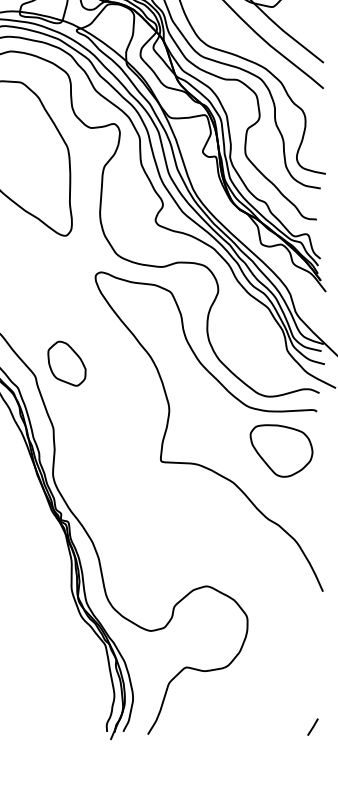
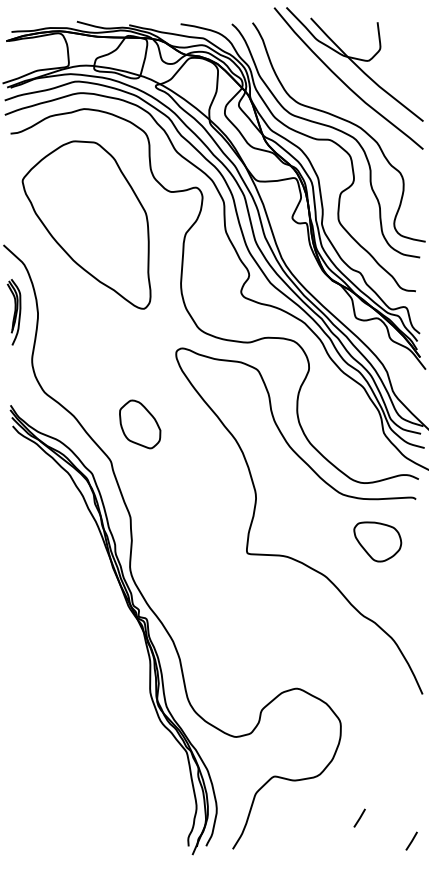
part: (67, 363) -> (140, 424), moved
part: (281, 450) -> (377, 541), size x0.7
line: (264, 705) -> (359, 817), added

